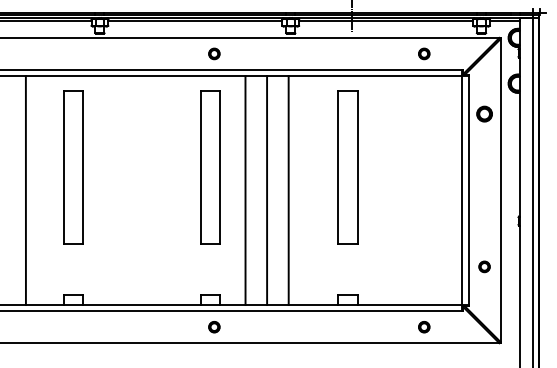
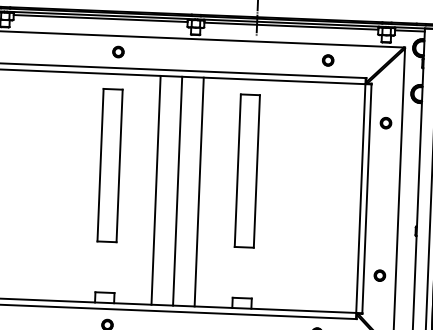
part: (484, 114) -> (385, 123), size x0.71
line: (245, 190) -> (156, 190), moved
line: (267, 190) -> (178, 191), moved
line: (288, 190) -> (199, 191), moved

